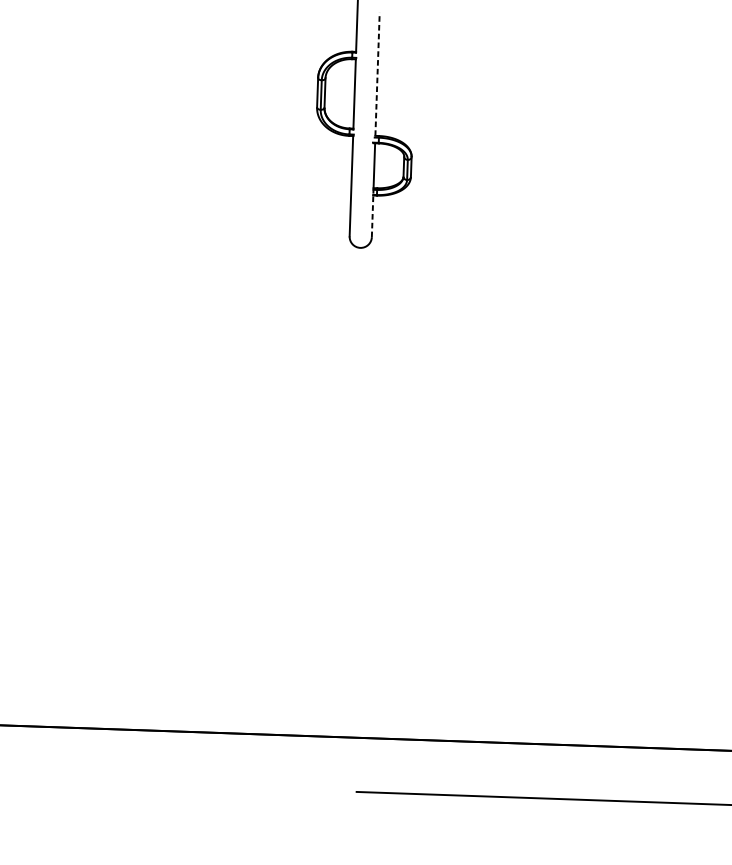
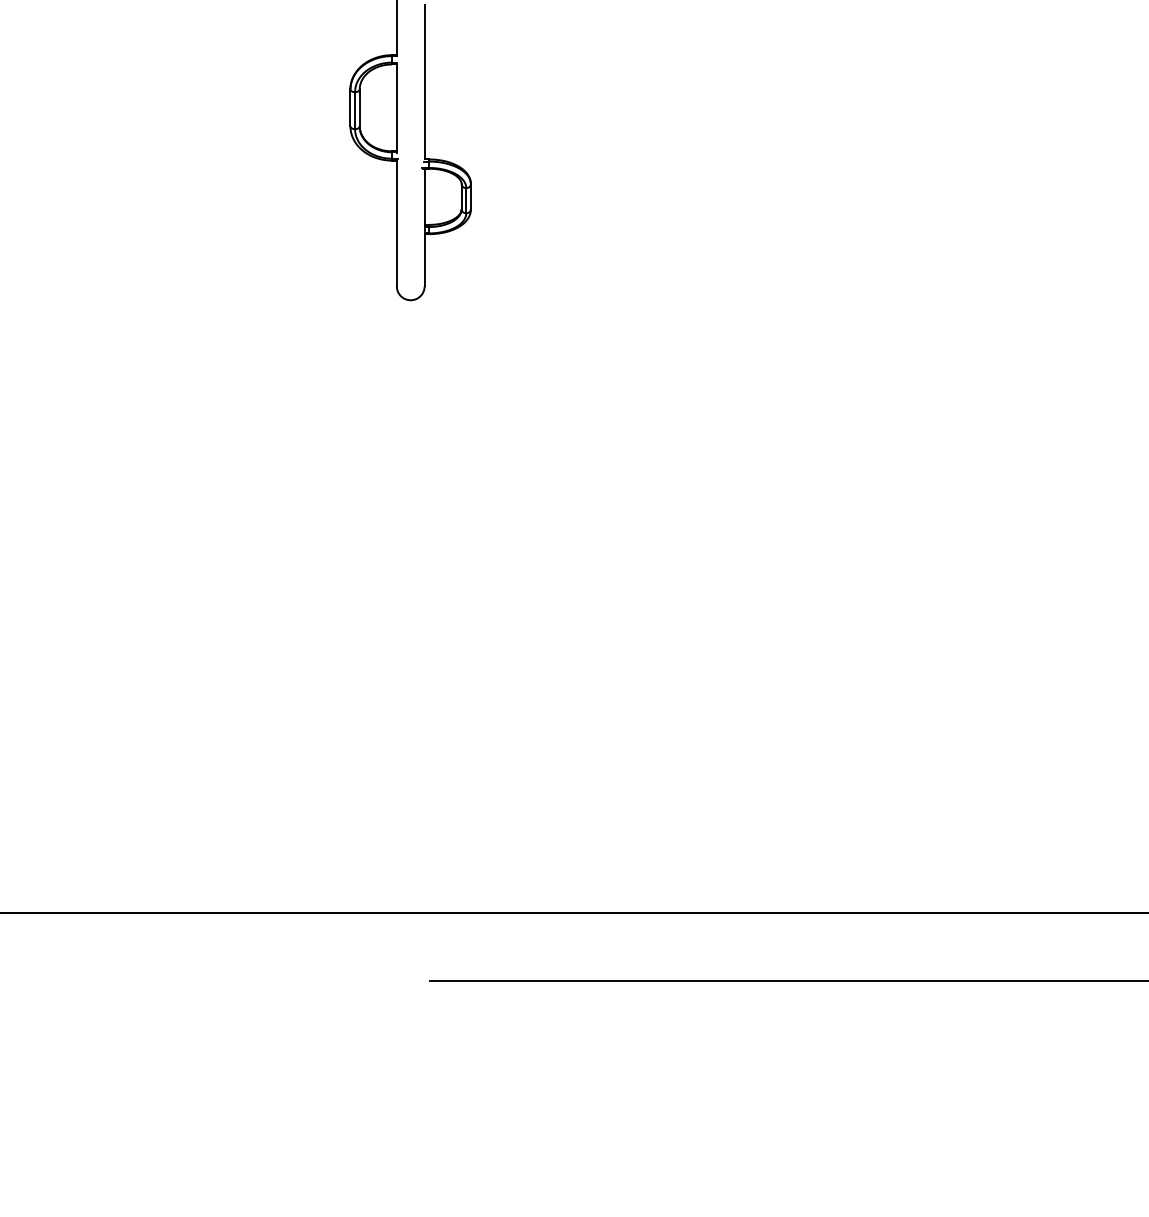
line: (377, 73) -> (424, 81), dashed -> solid
line: (372, 215) -> (424, 259), dashed -> solid

